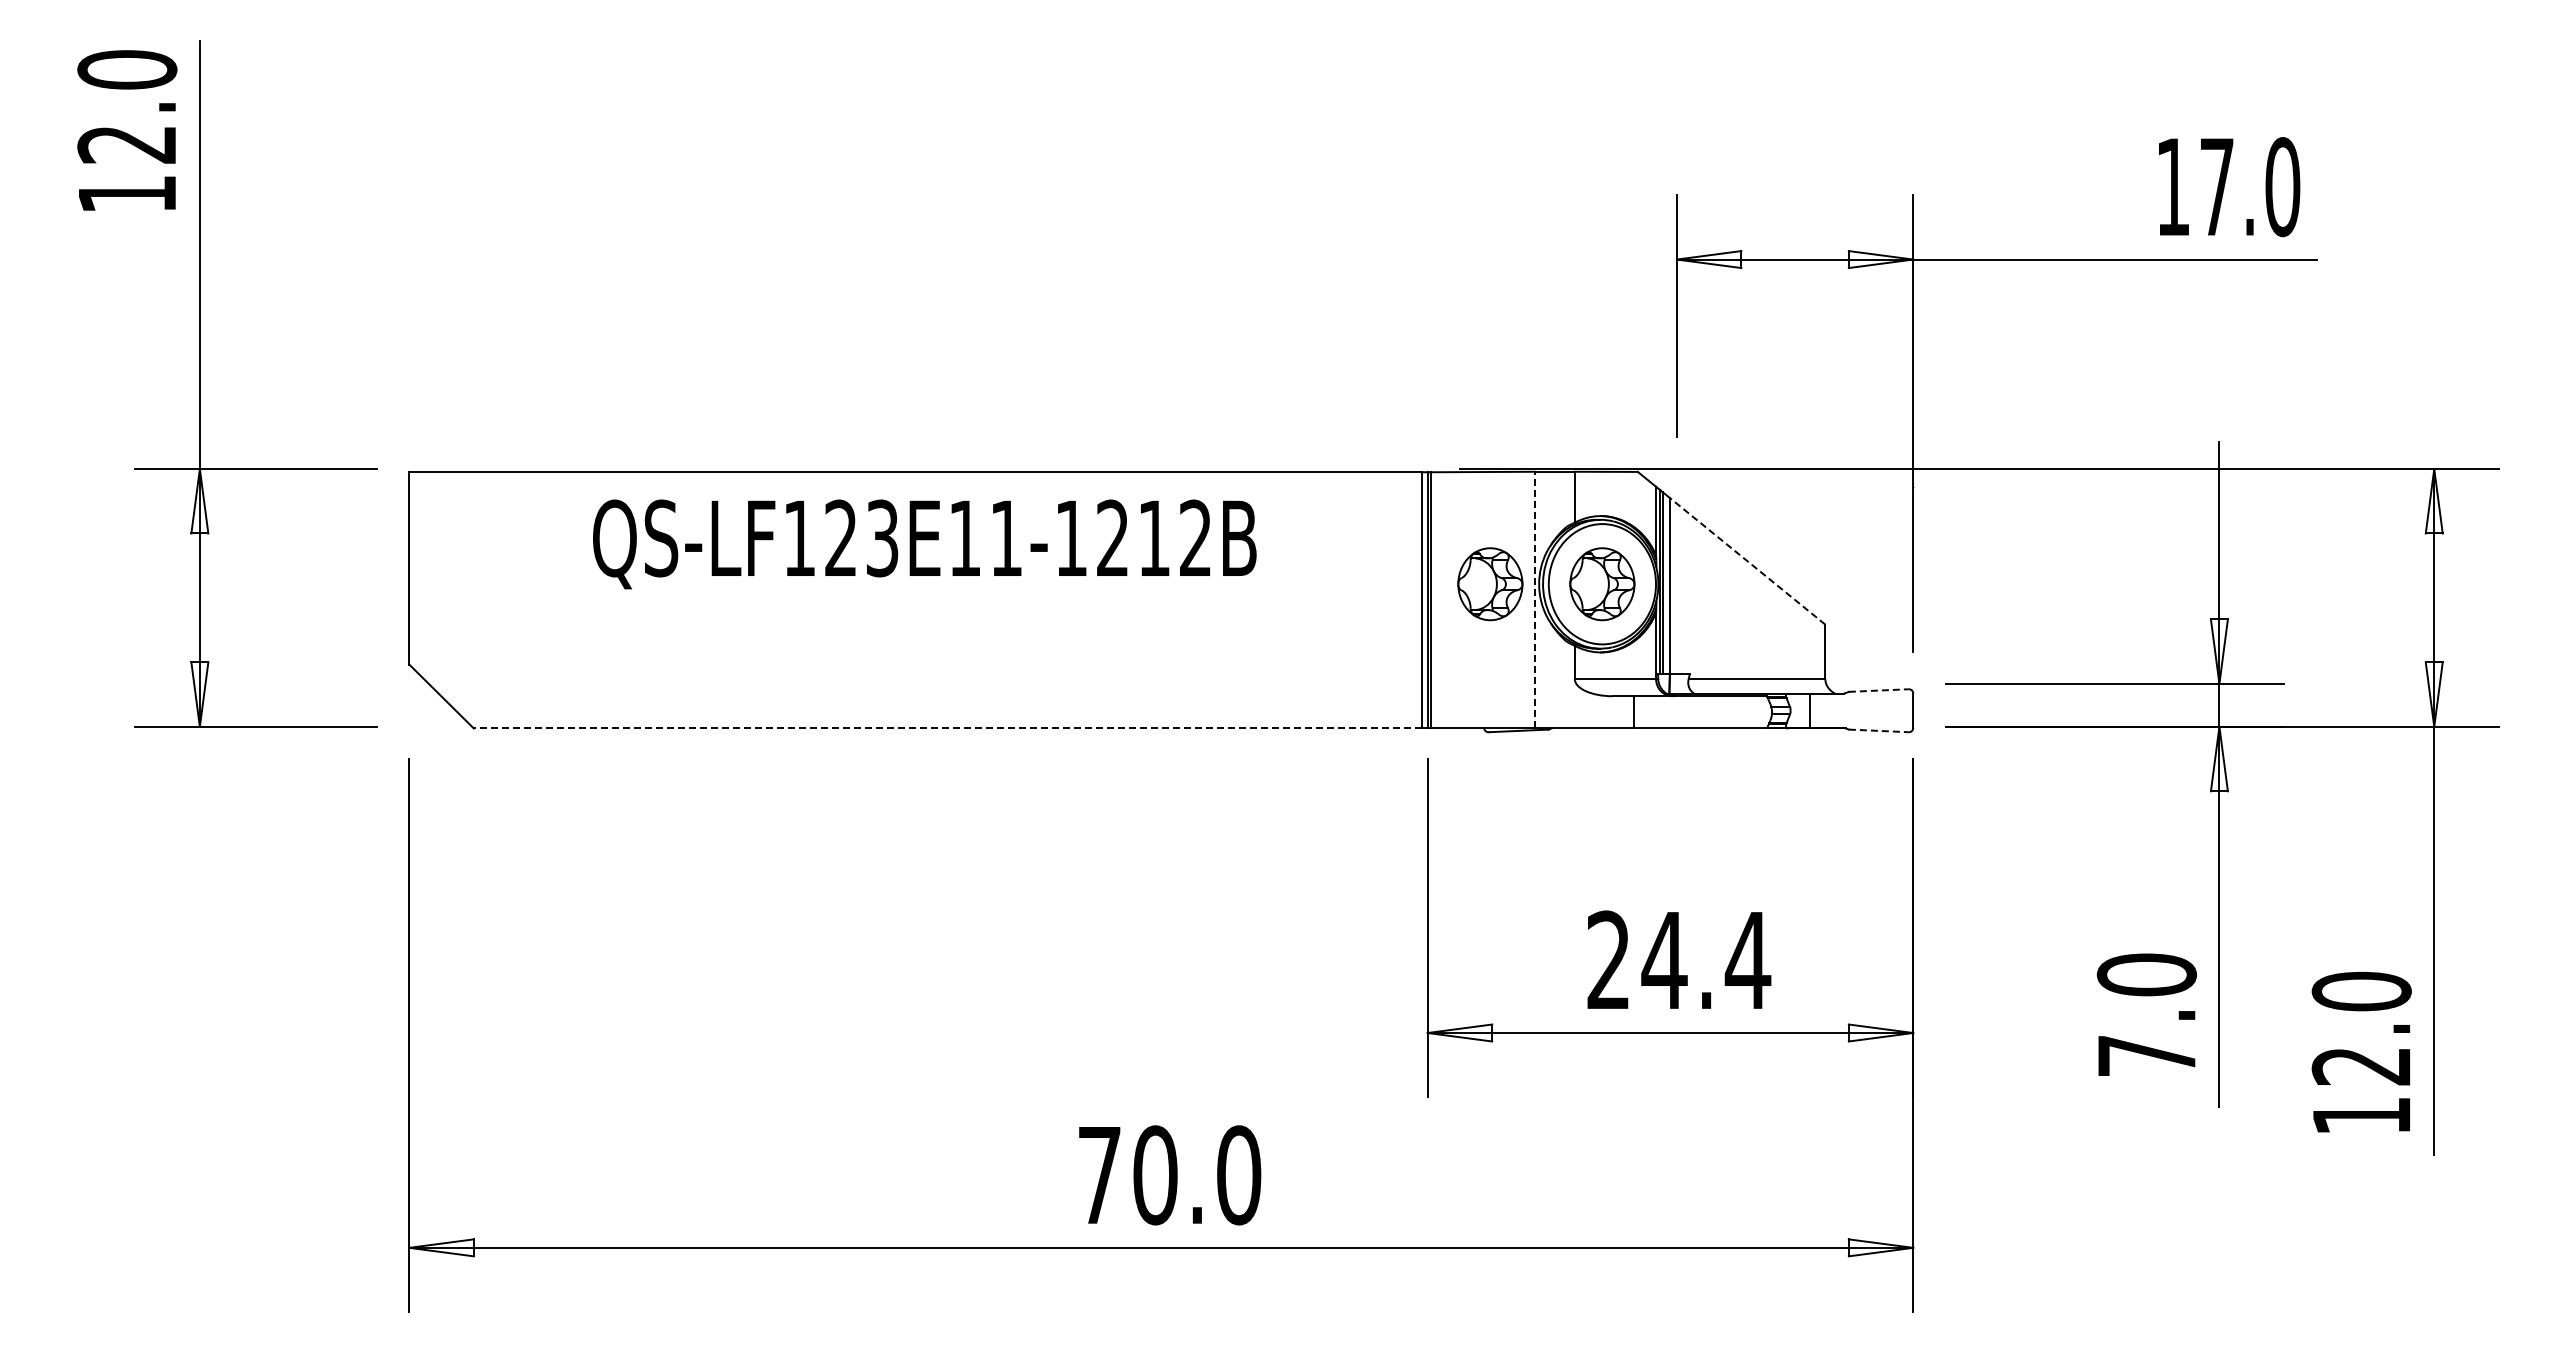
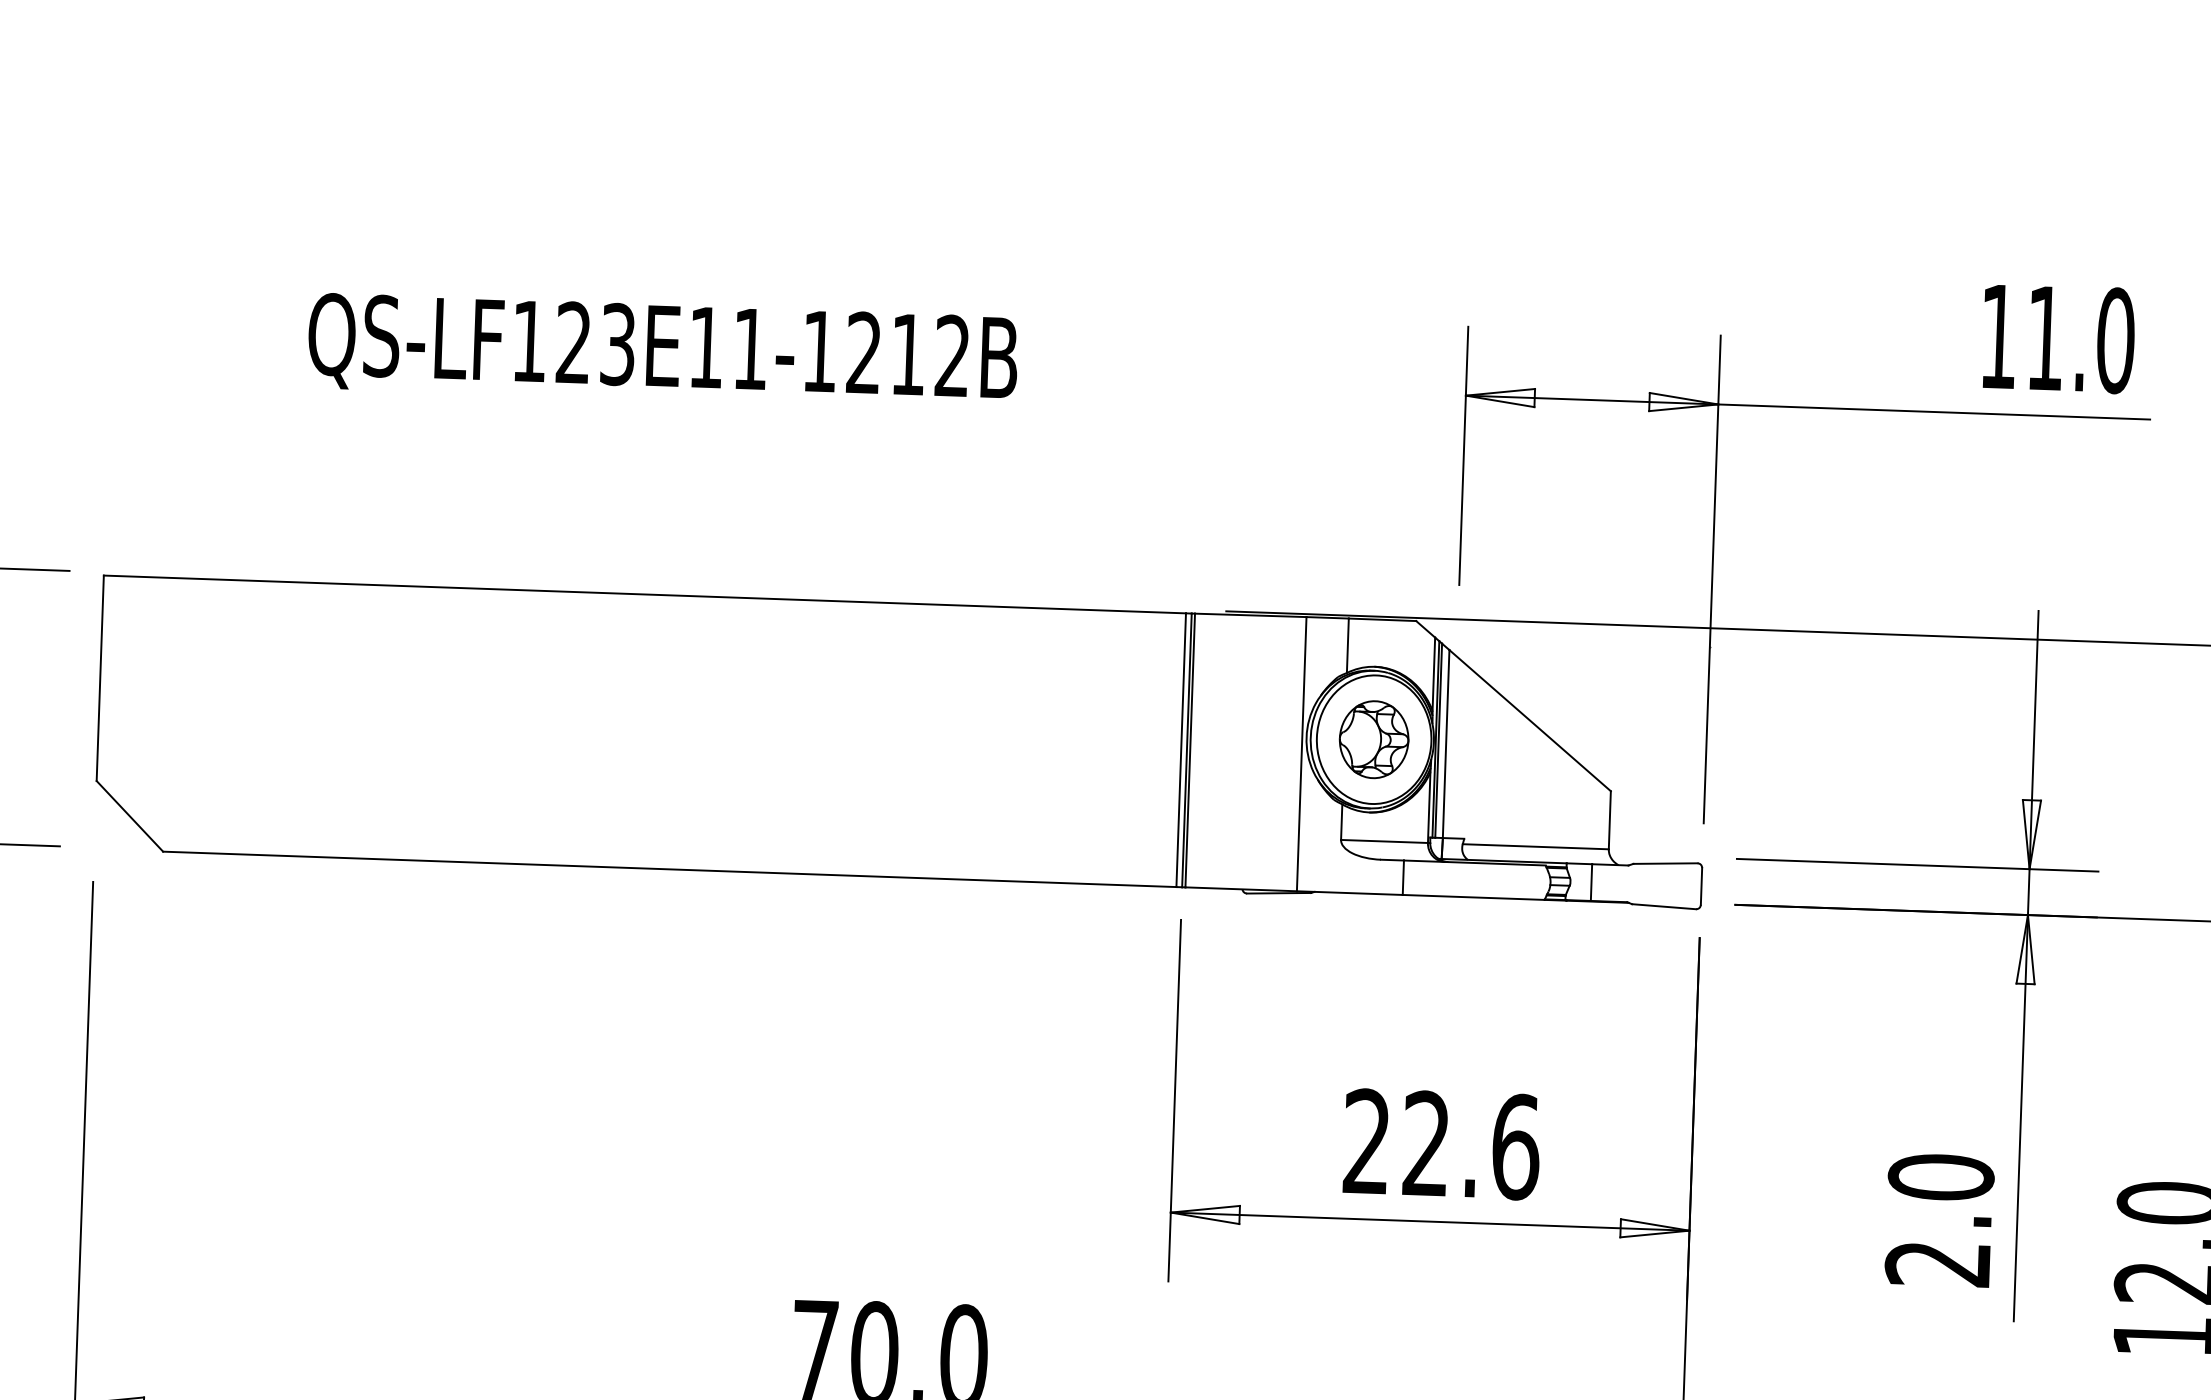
text: (2217, 186) -> (2046, 337), 17.0 -> 11.0
text: (924, 544) -> (662, 352), moved
line: (1747, 561) -> (1530, 720), dashed -> solid
part: (1490, 584) -> (1254, 735), removed
line: (1535, 599) -> (1302, 753), dashed -> solid
line: (1878, 690) -> (1665, 863), dashed -> solid
line: (947, 728) -> (669, 869), dashed -> solid
line: (1878, 730) -> (1663, 906), dashed -> solid
text: (1706, 960) -> (1471, 1145), 24.4 -> 22.6
text: (2145, 1056) -> (1936, 1264), 7.0 -> 2.0

